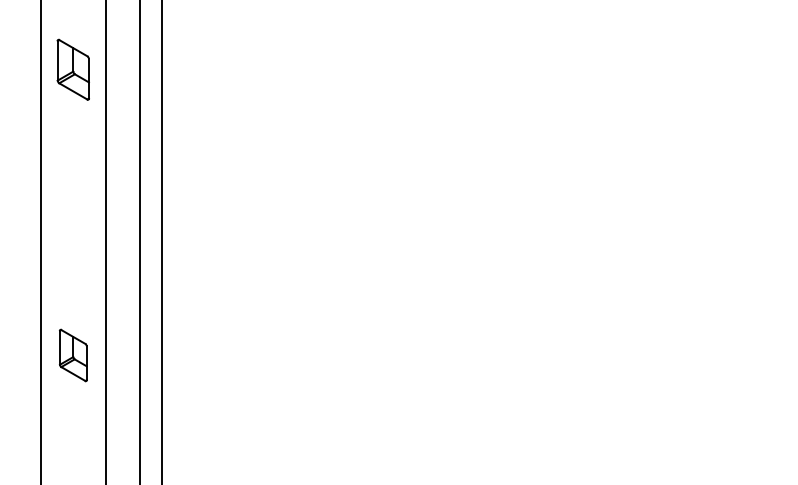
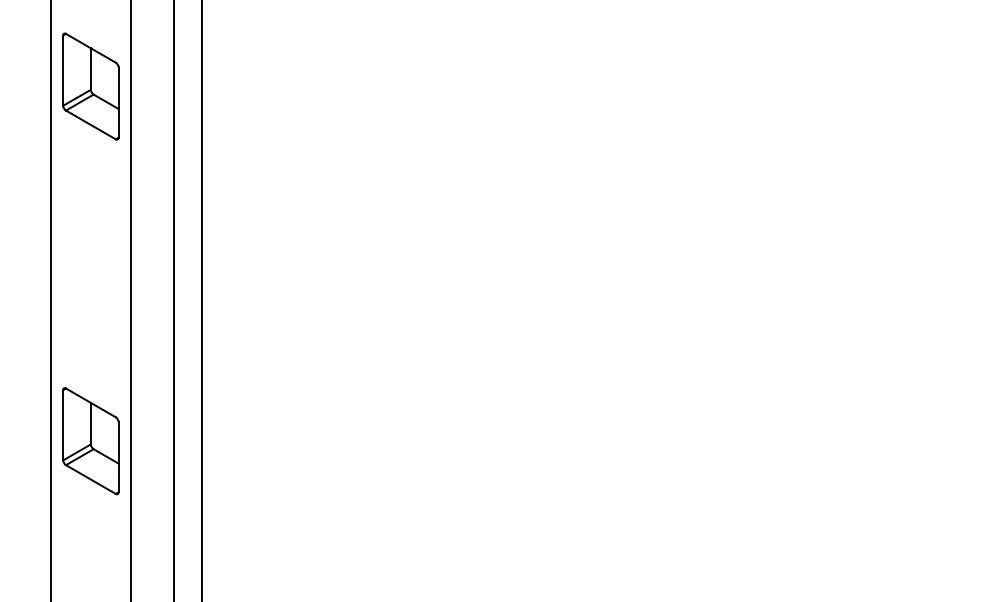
part: (73, 69) -> (91, 86), size x1.43
part: (73, 355) -> (91, 441), size x1.67

